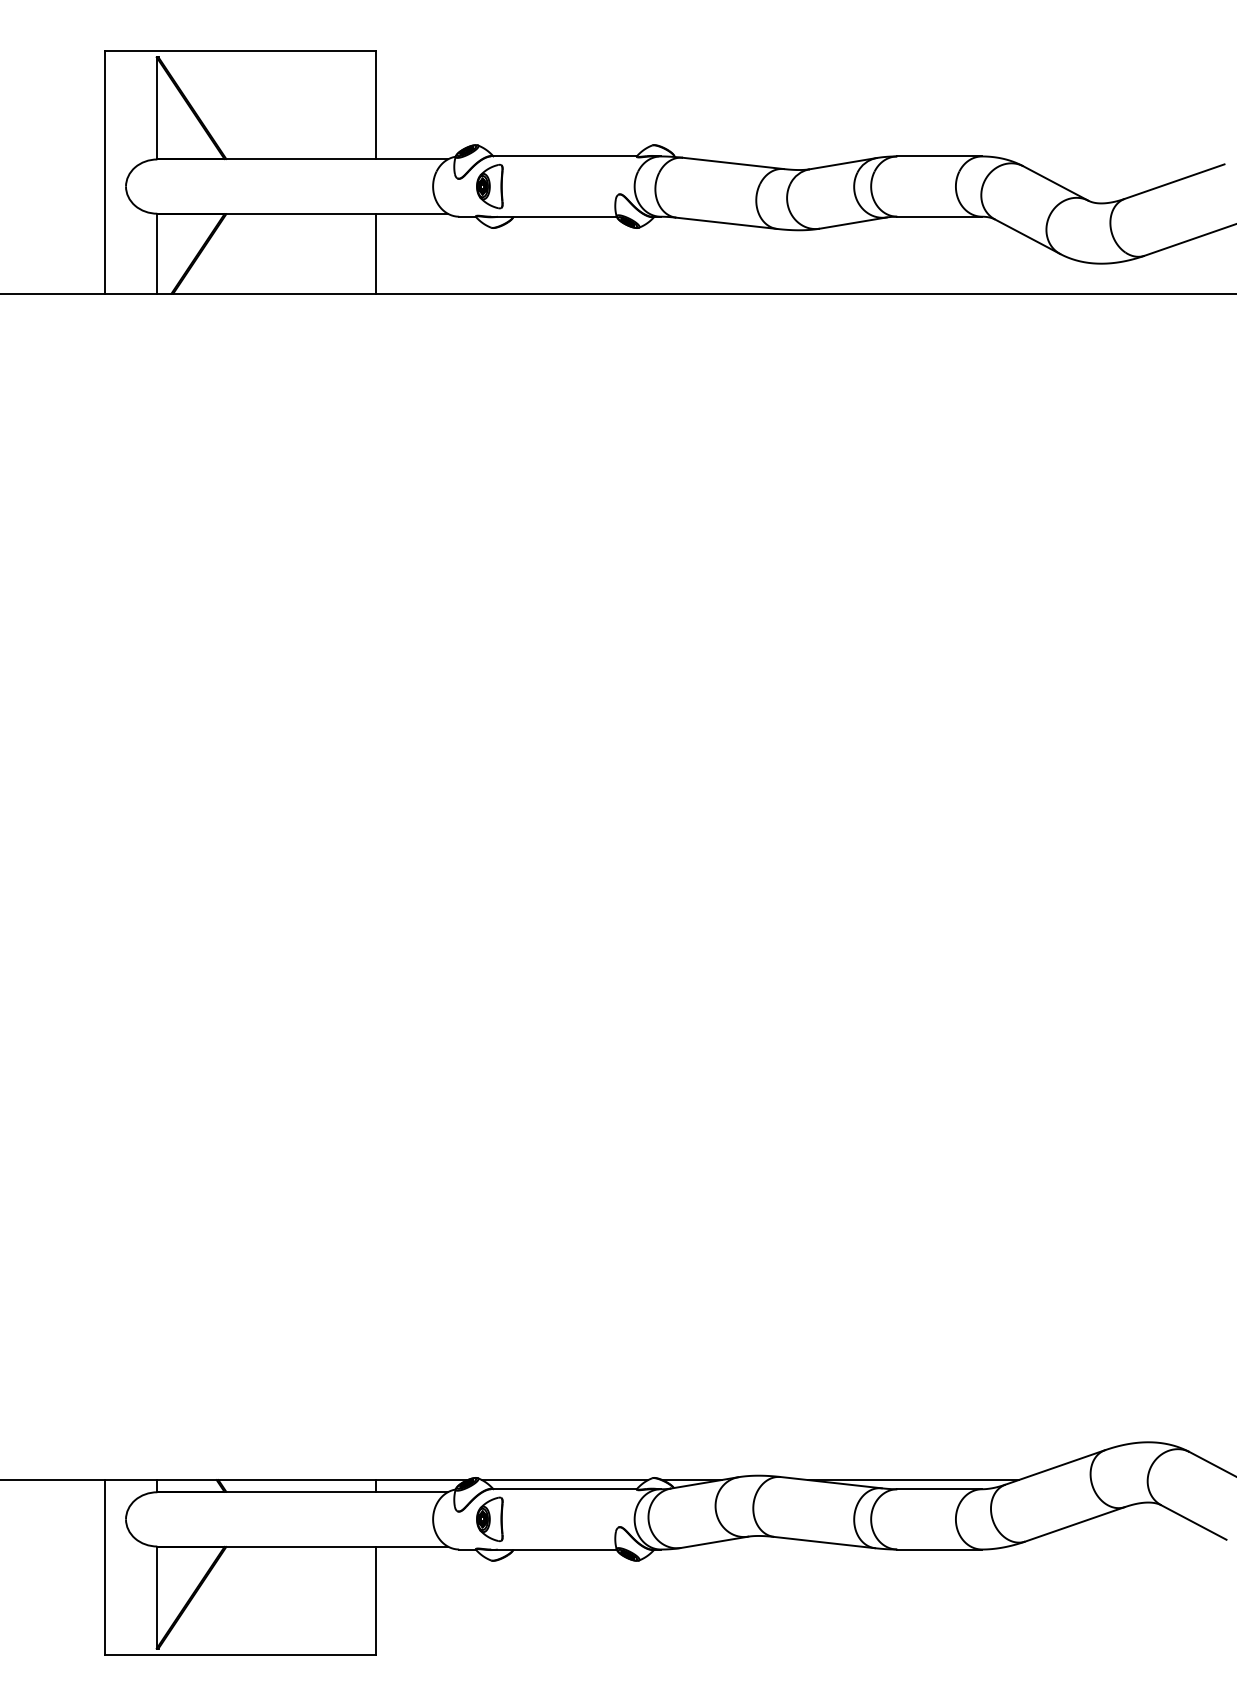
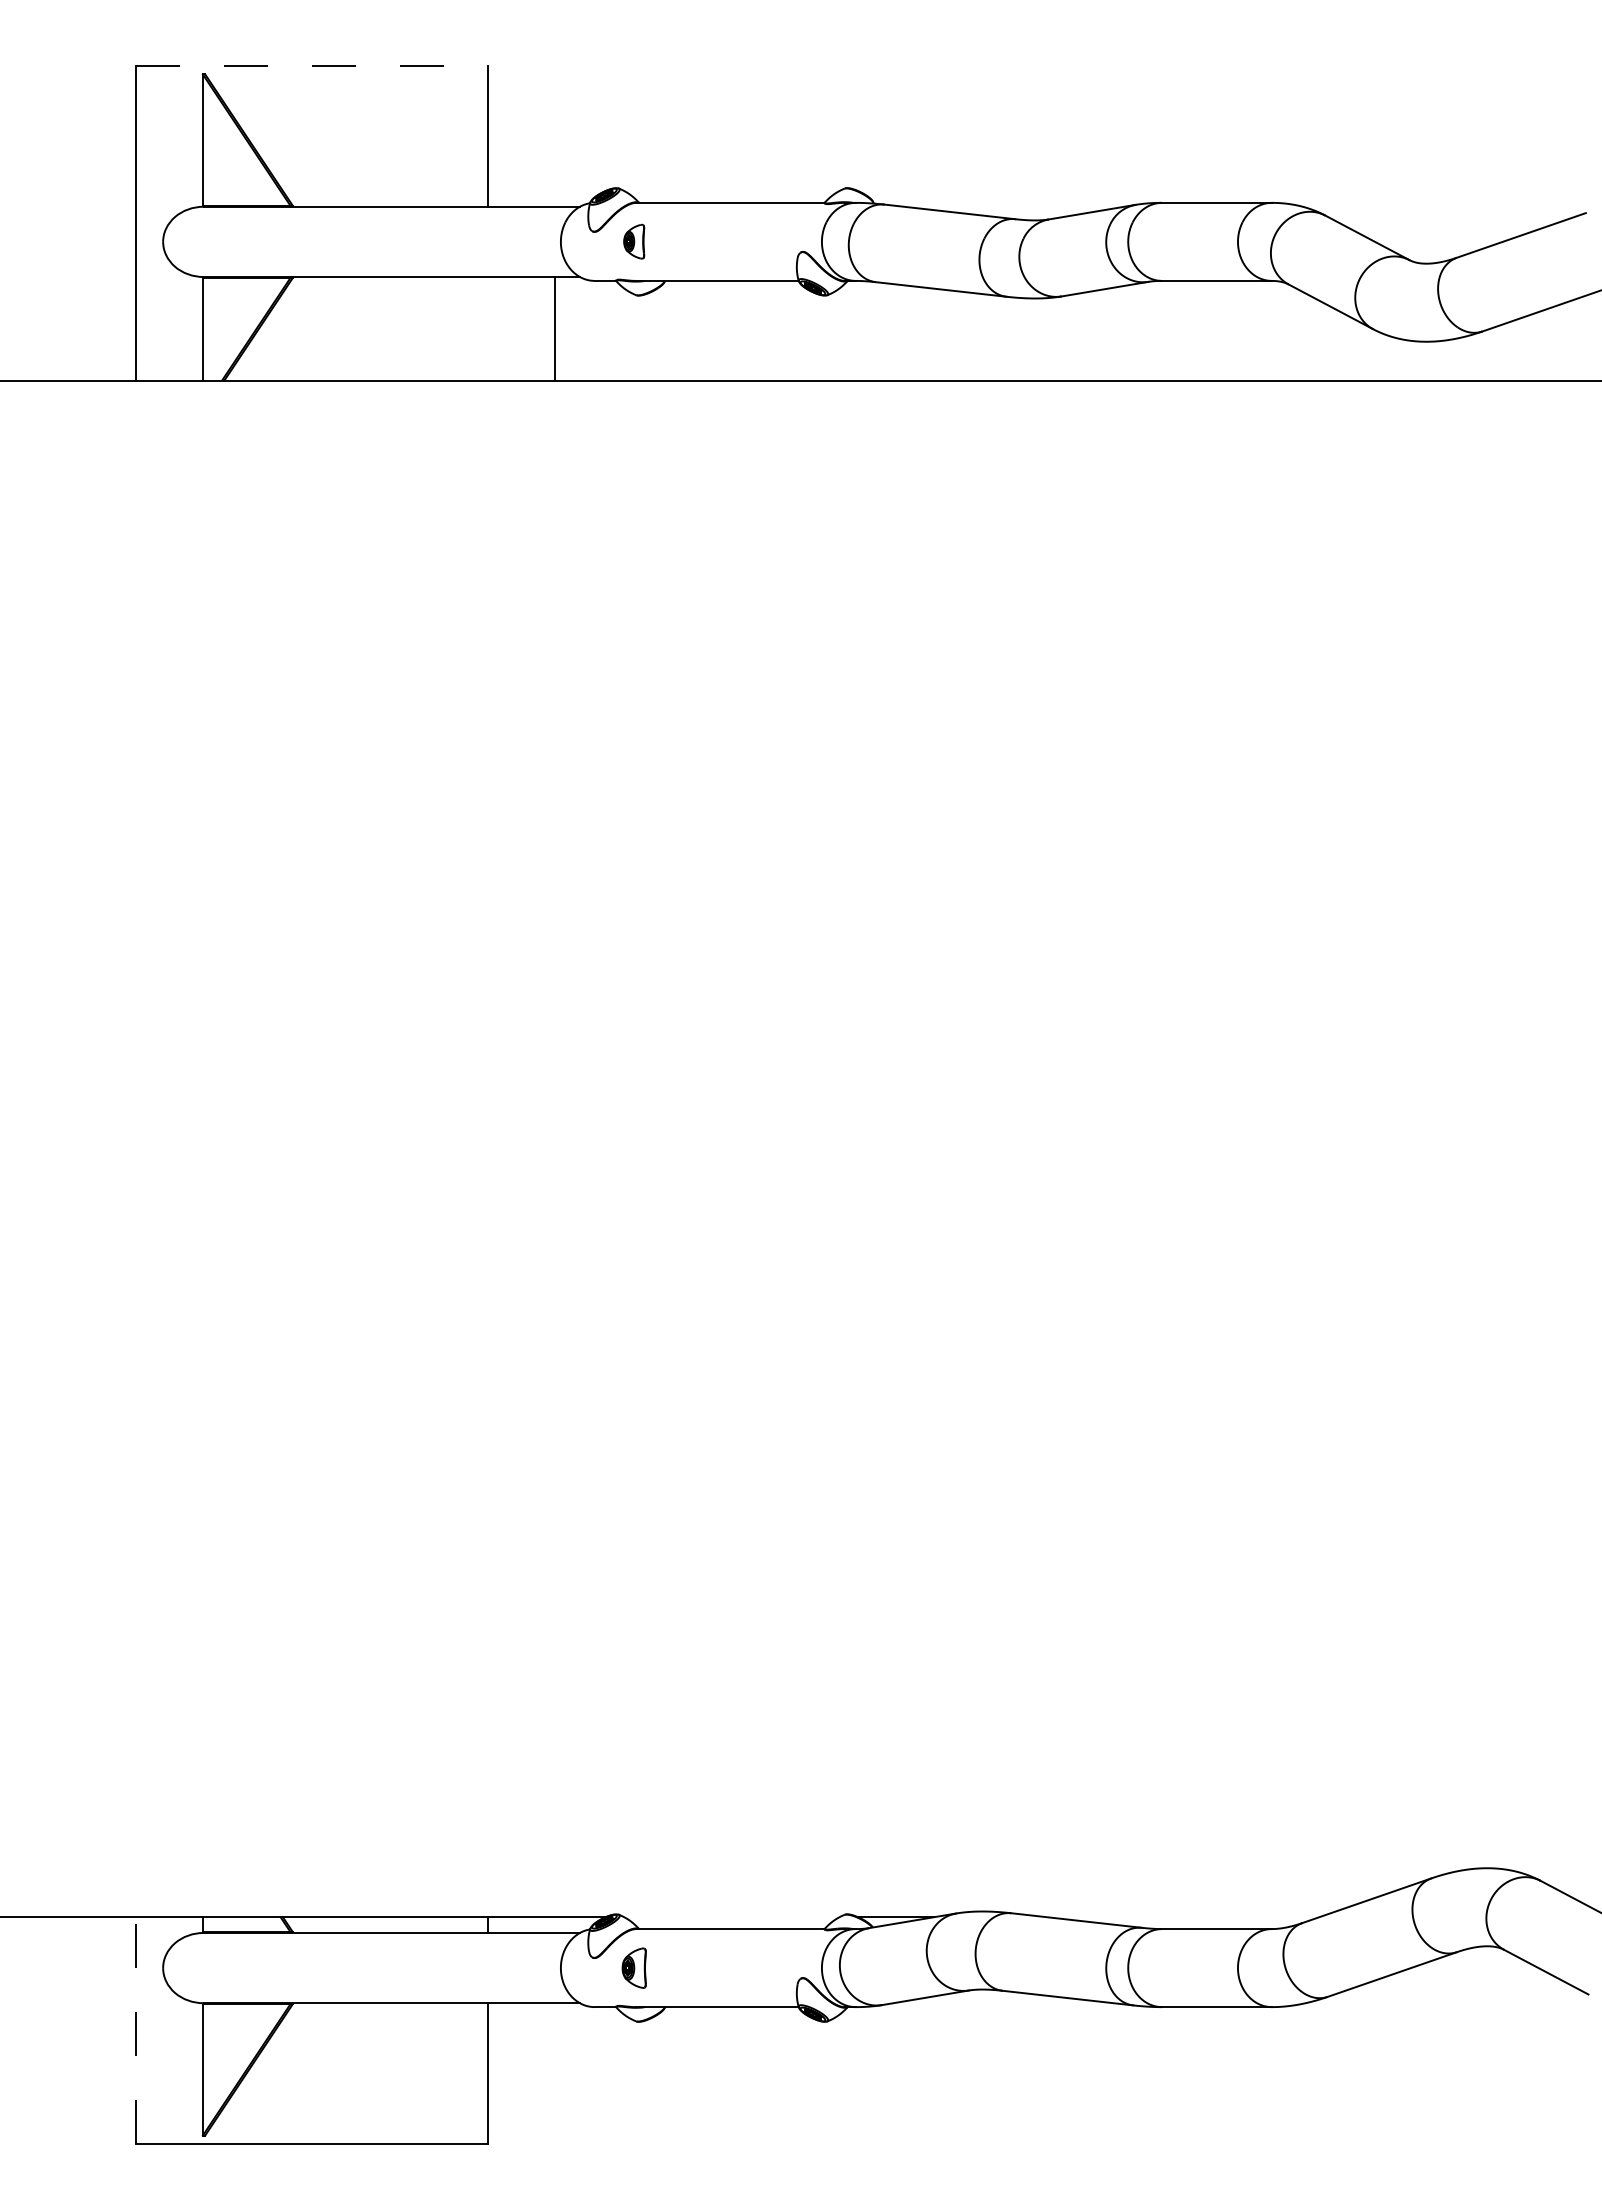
line: (240, 51) -> (311, 66), solid -> dashed
part: (489, 186) -> (633, 241), size x0.6
line: (376, 253) -> (554, 328), moved
line: (564, 1480) -> (731, 1917), removed
line: (913, 1480) -> (1182, 1917), removed
part: (489, 1519) -> (633, 1968), size x0.7
line: (105, 1566) -> (136, 2029), solid -> dashed

